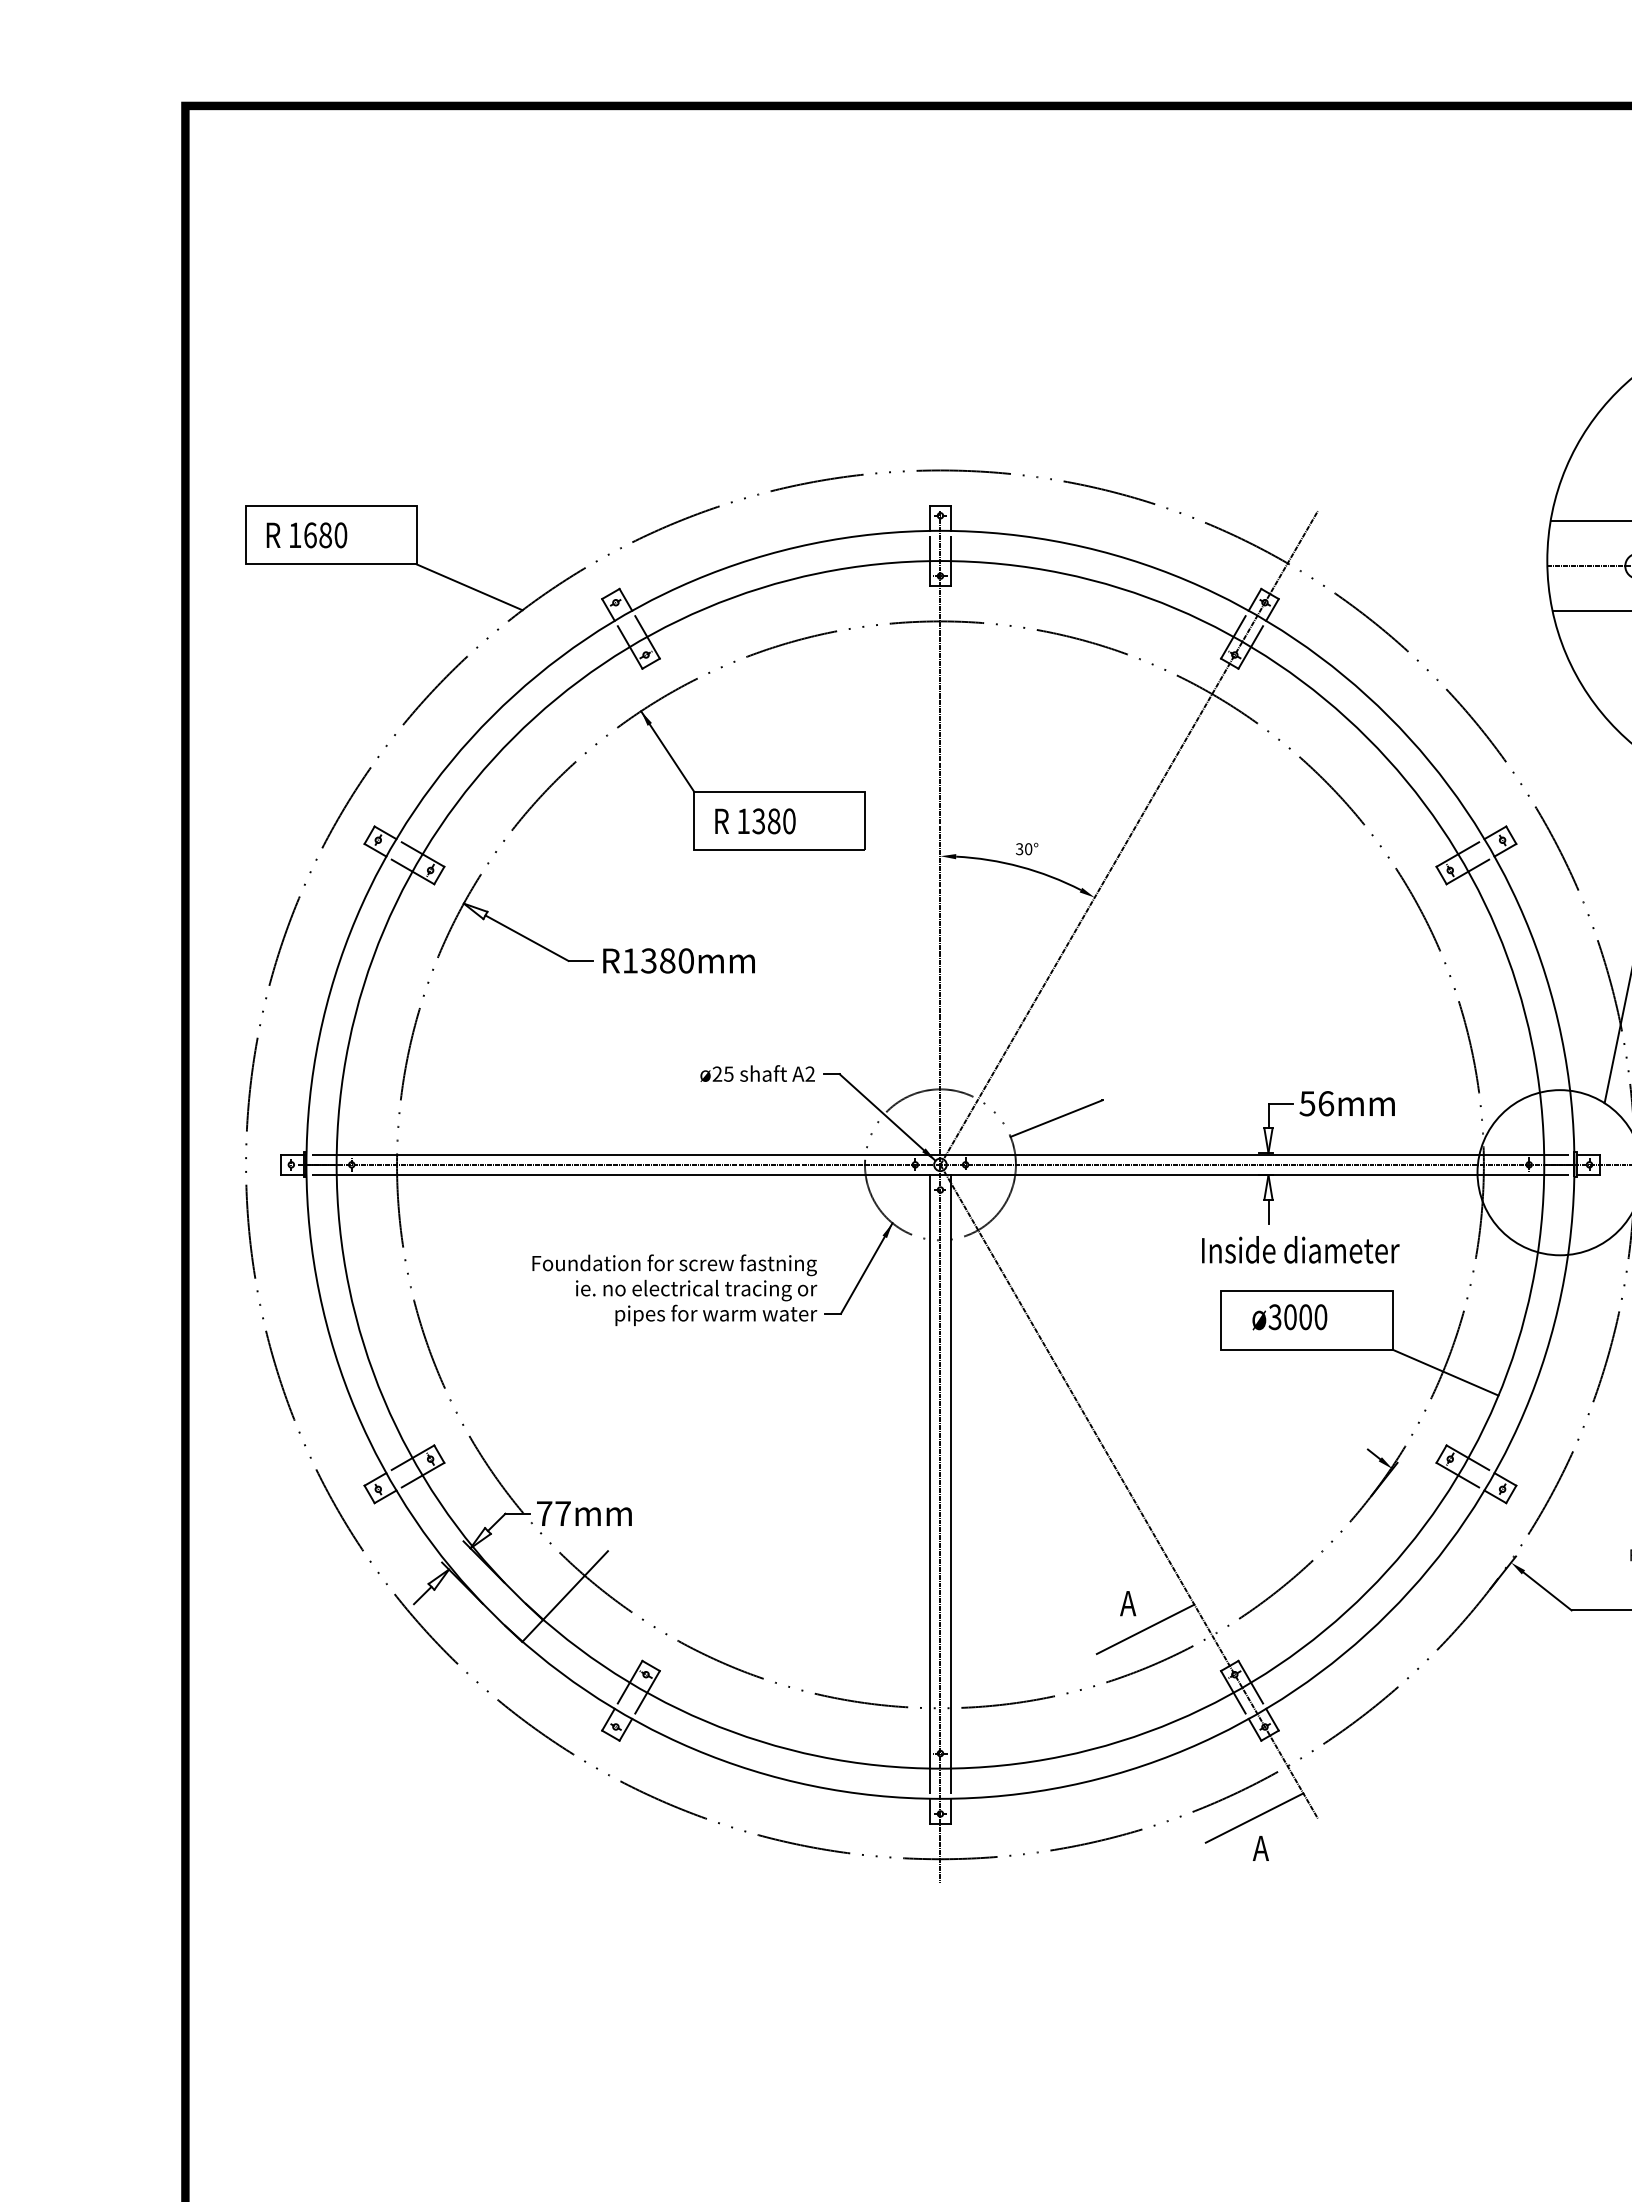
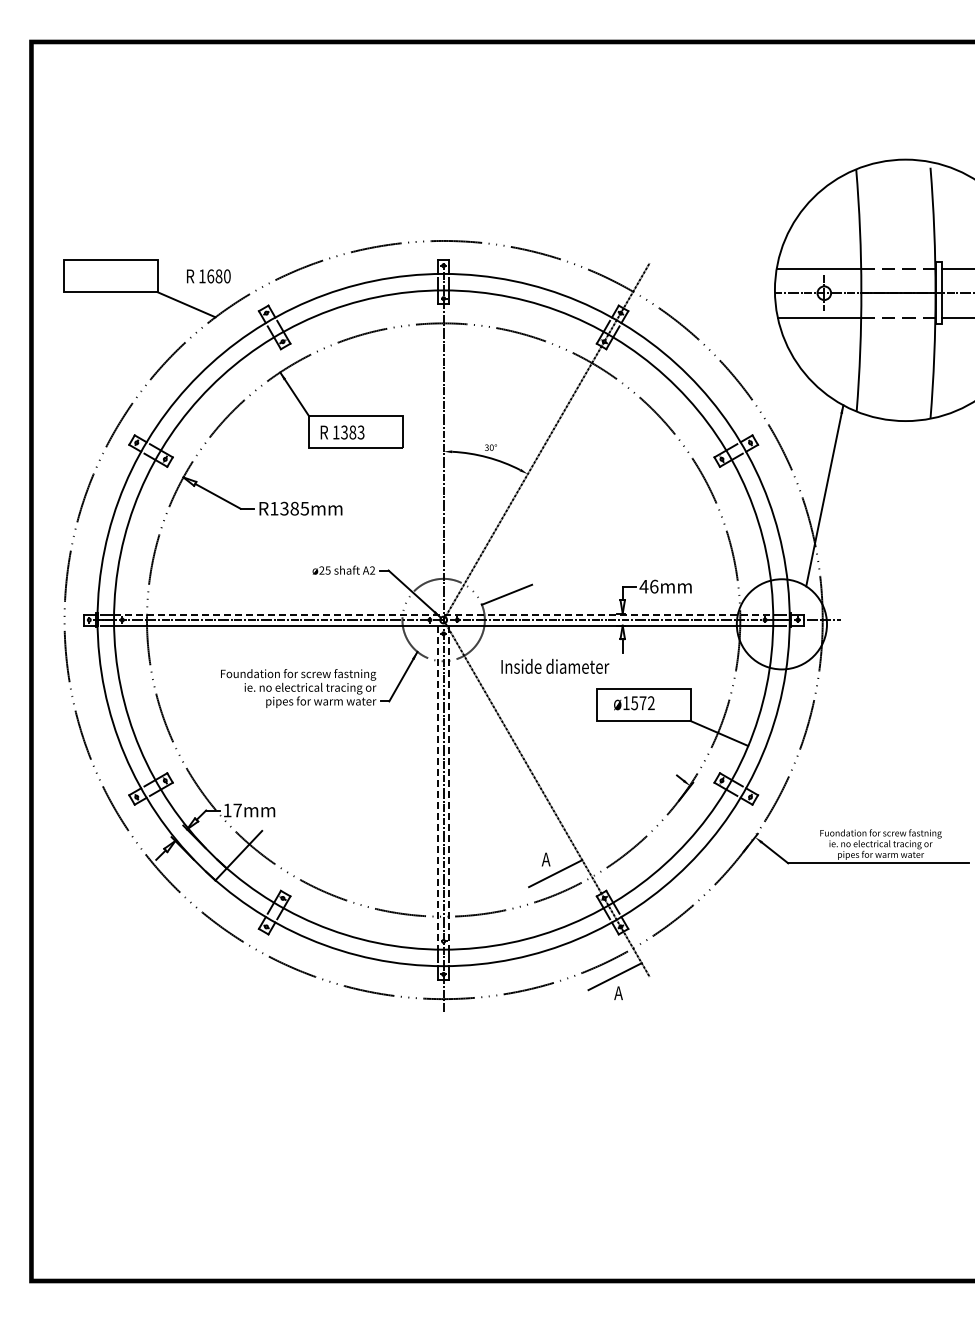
text: (306, 535) -> (208, 276), moved
text: (788, 821) -> (360, 432), 1380 -> 1383
text: (685, 960) -> (304, 508), R1380mm -> R1385mm
text: (1306, 1103) -> (643, 586), 56mm -> 46mm
line: (940, 1154) -> (443, 614), solid -> dashed
text: (1301, 1249) -> (555, 666), moved
text: (1297, 1317) -> (638, 703), ø3000 -> ø1572
line: (931, 1473) -> (438, 788), solid -> dashed
line: (951, 1473) -> (449, 788), solid -> dashed
text: (544, 1513) -> (227, 810), 77mm -> 17mm

